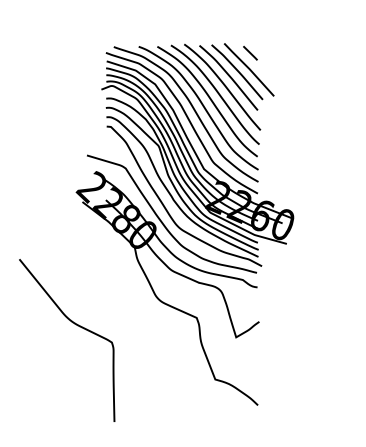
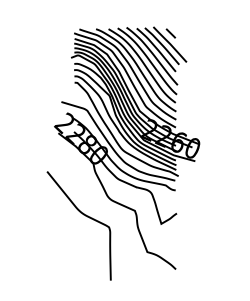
curve: (73, 324) -> (83, 215), moved

